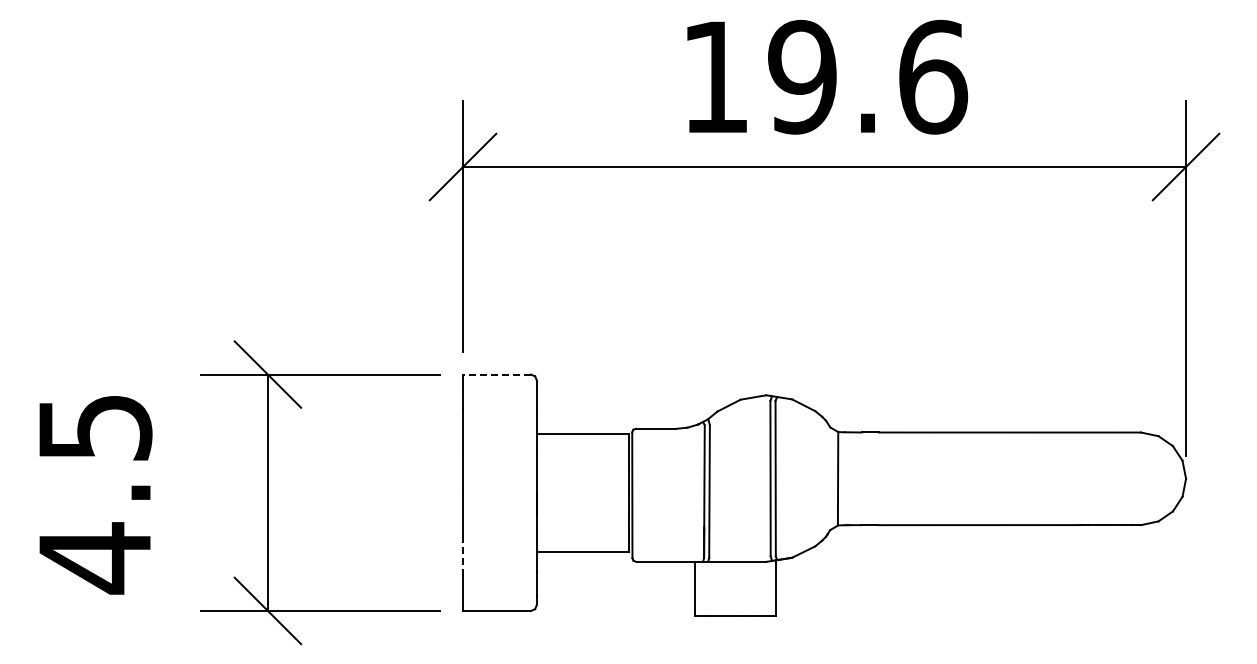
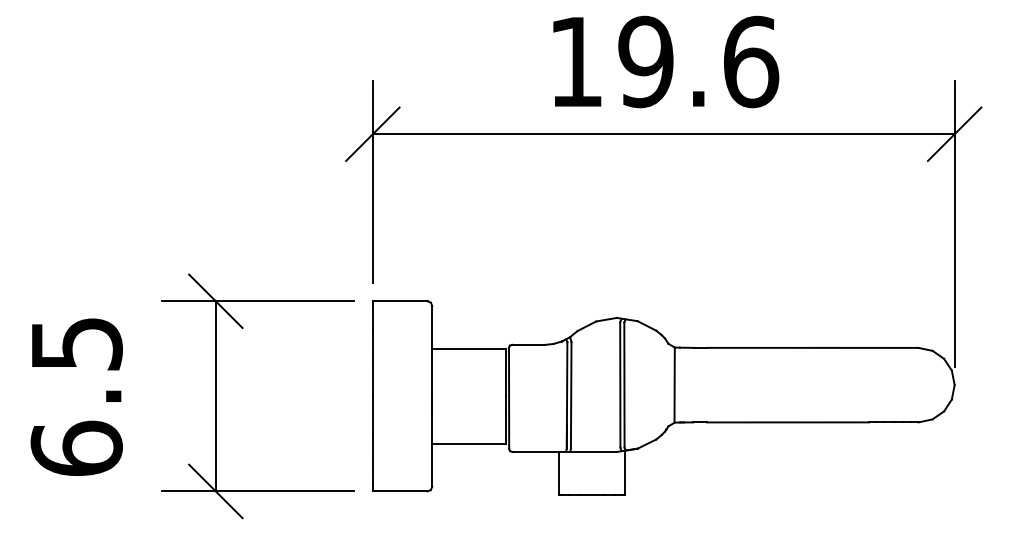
line: (497, 374) -> (400, 301), dashed -> solid
line: (463, 556) -> (373, 447), dashed -> solid
text: (94, 558) -> (76, 449), 4.5 -> 6.5

